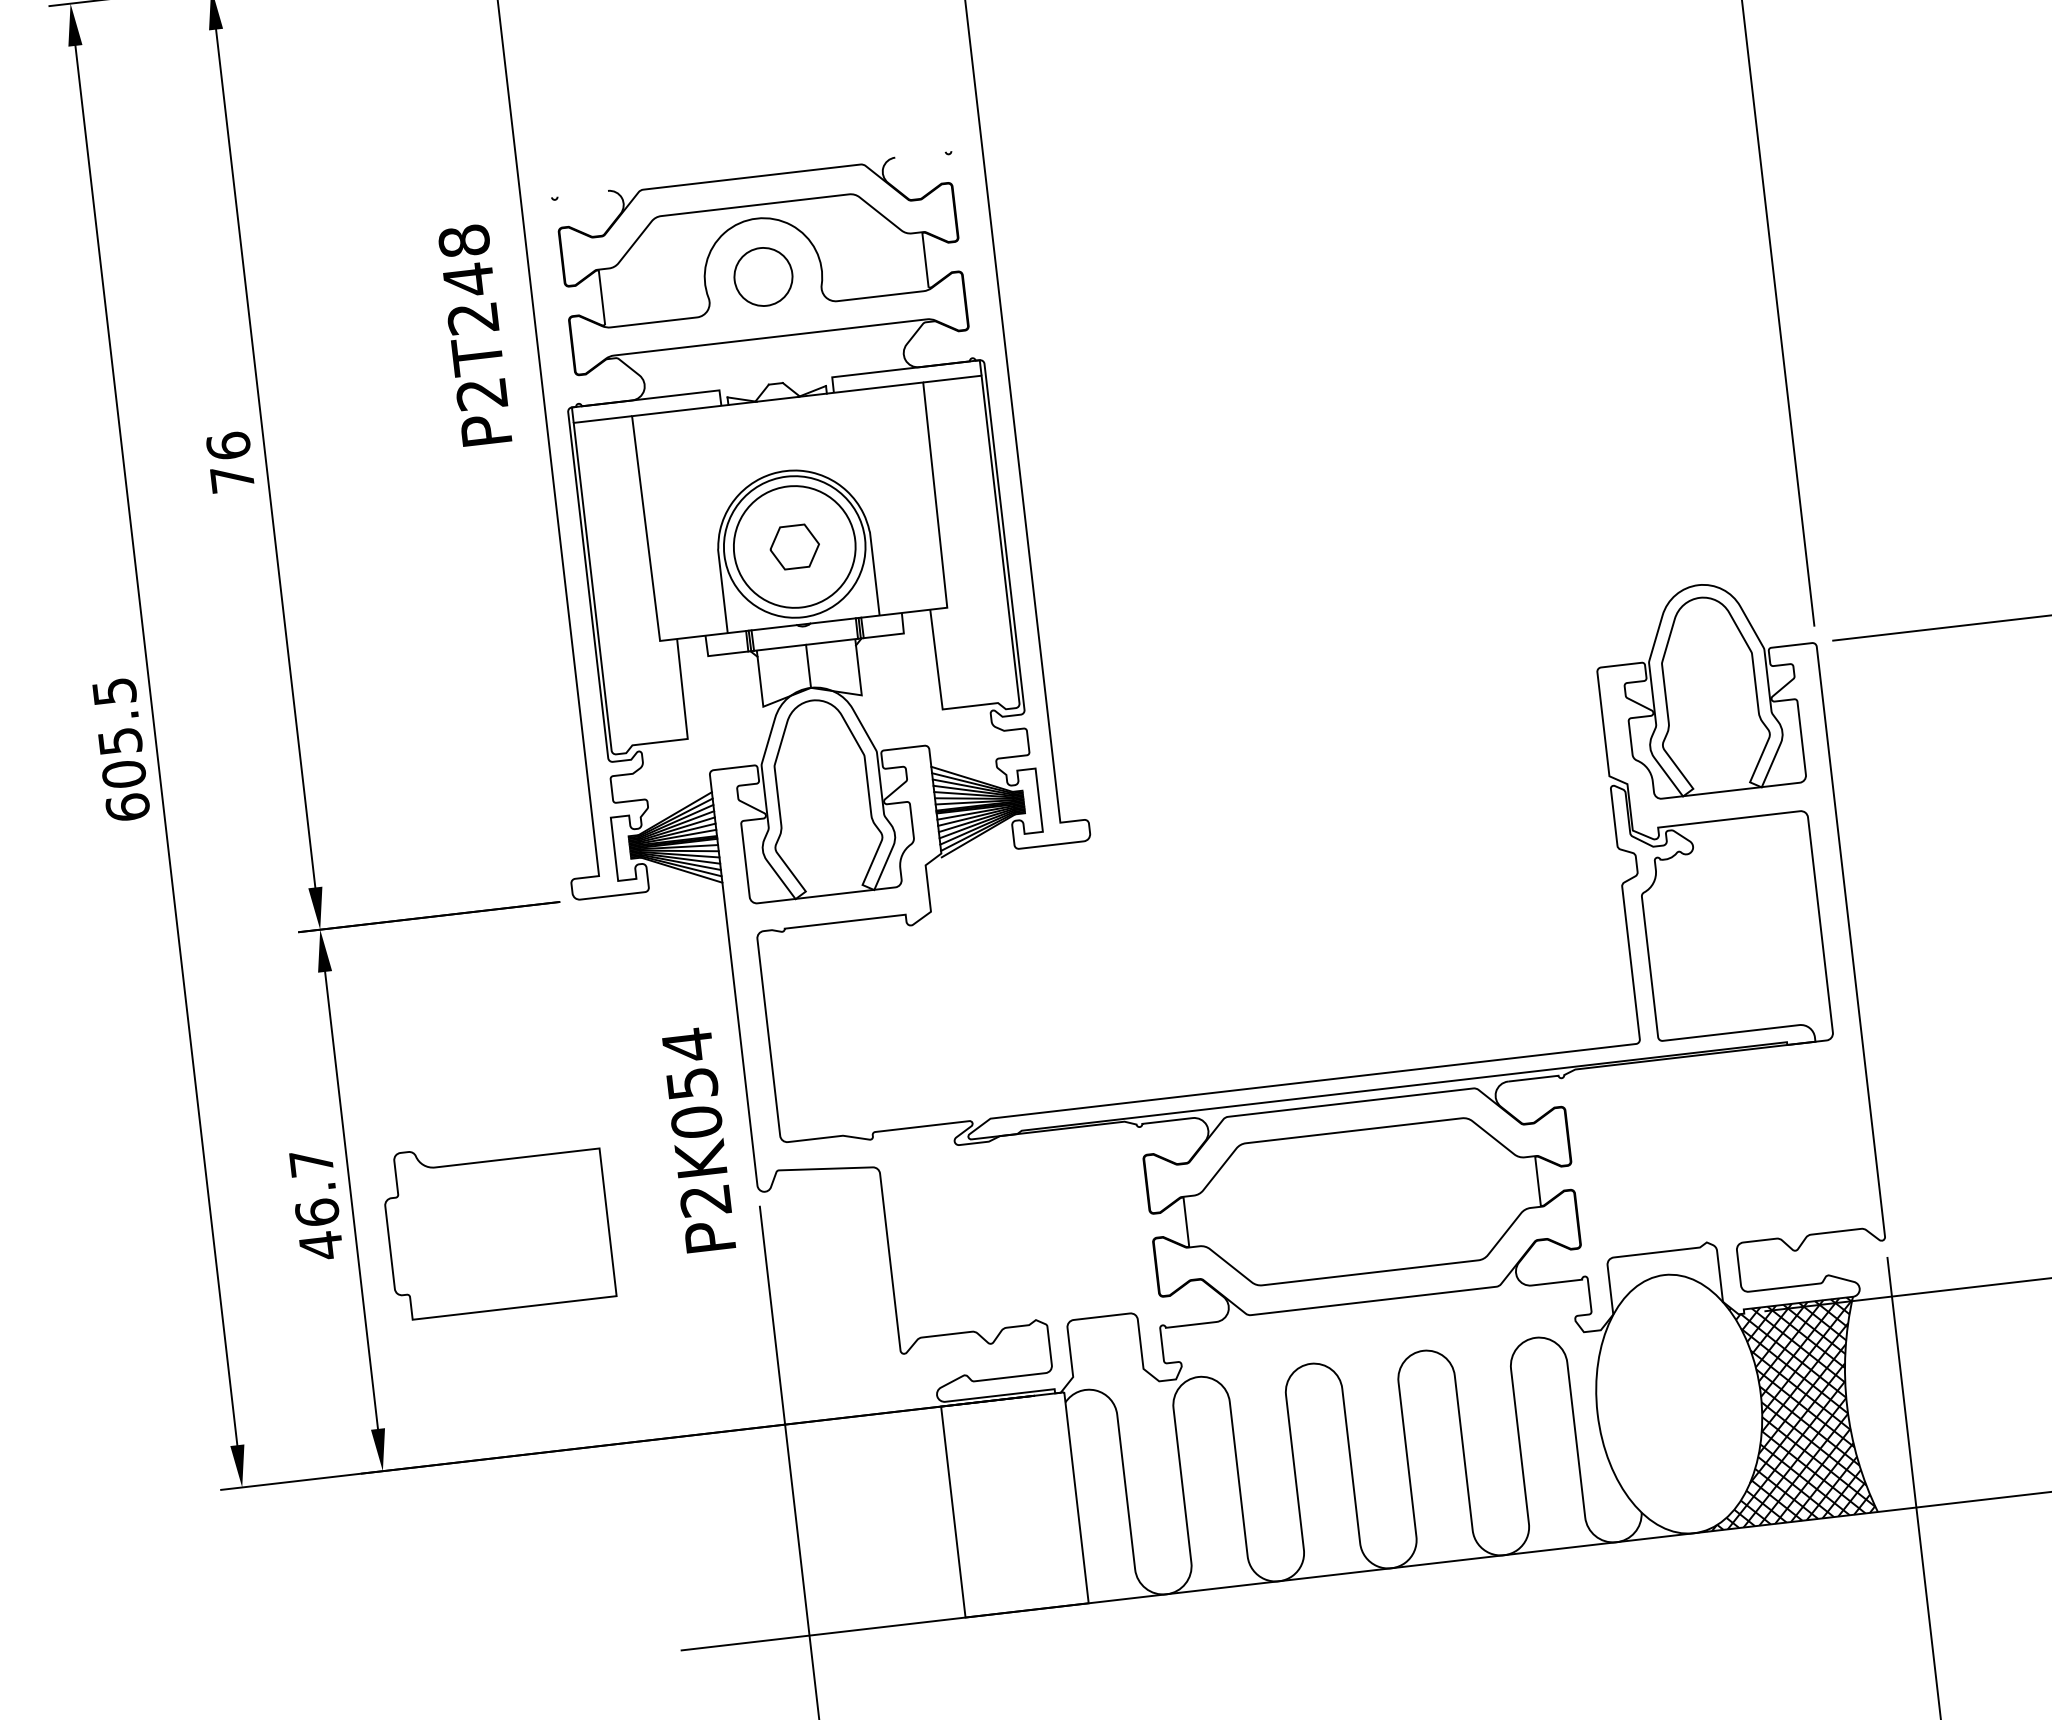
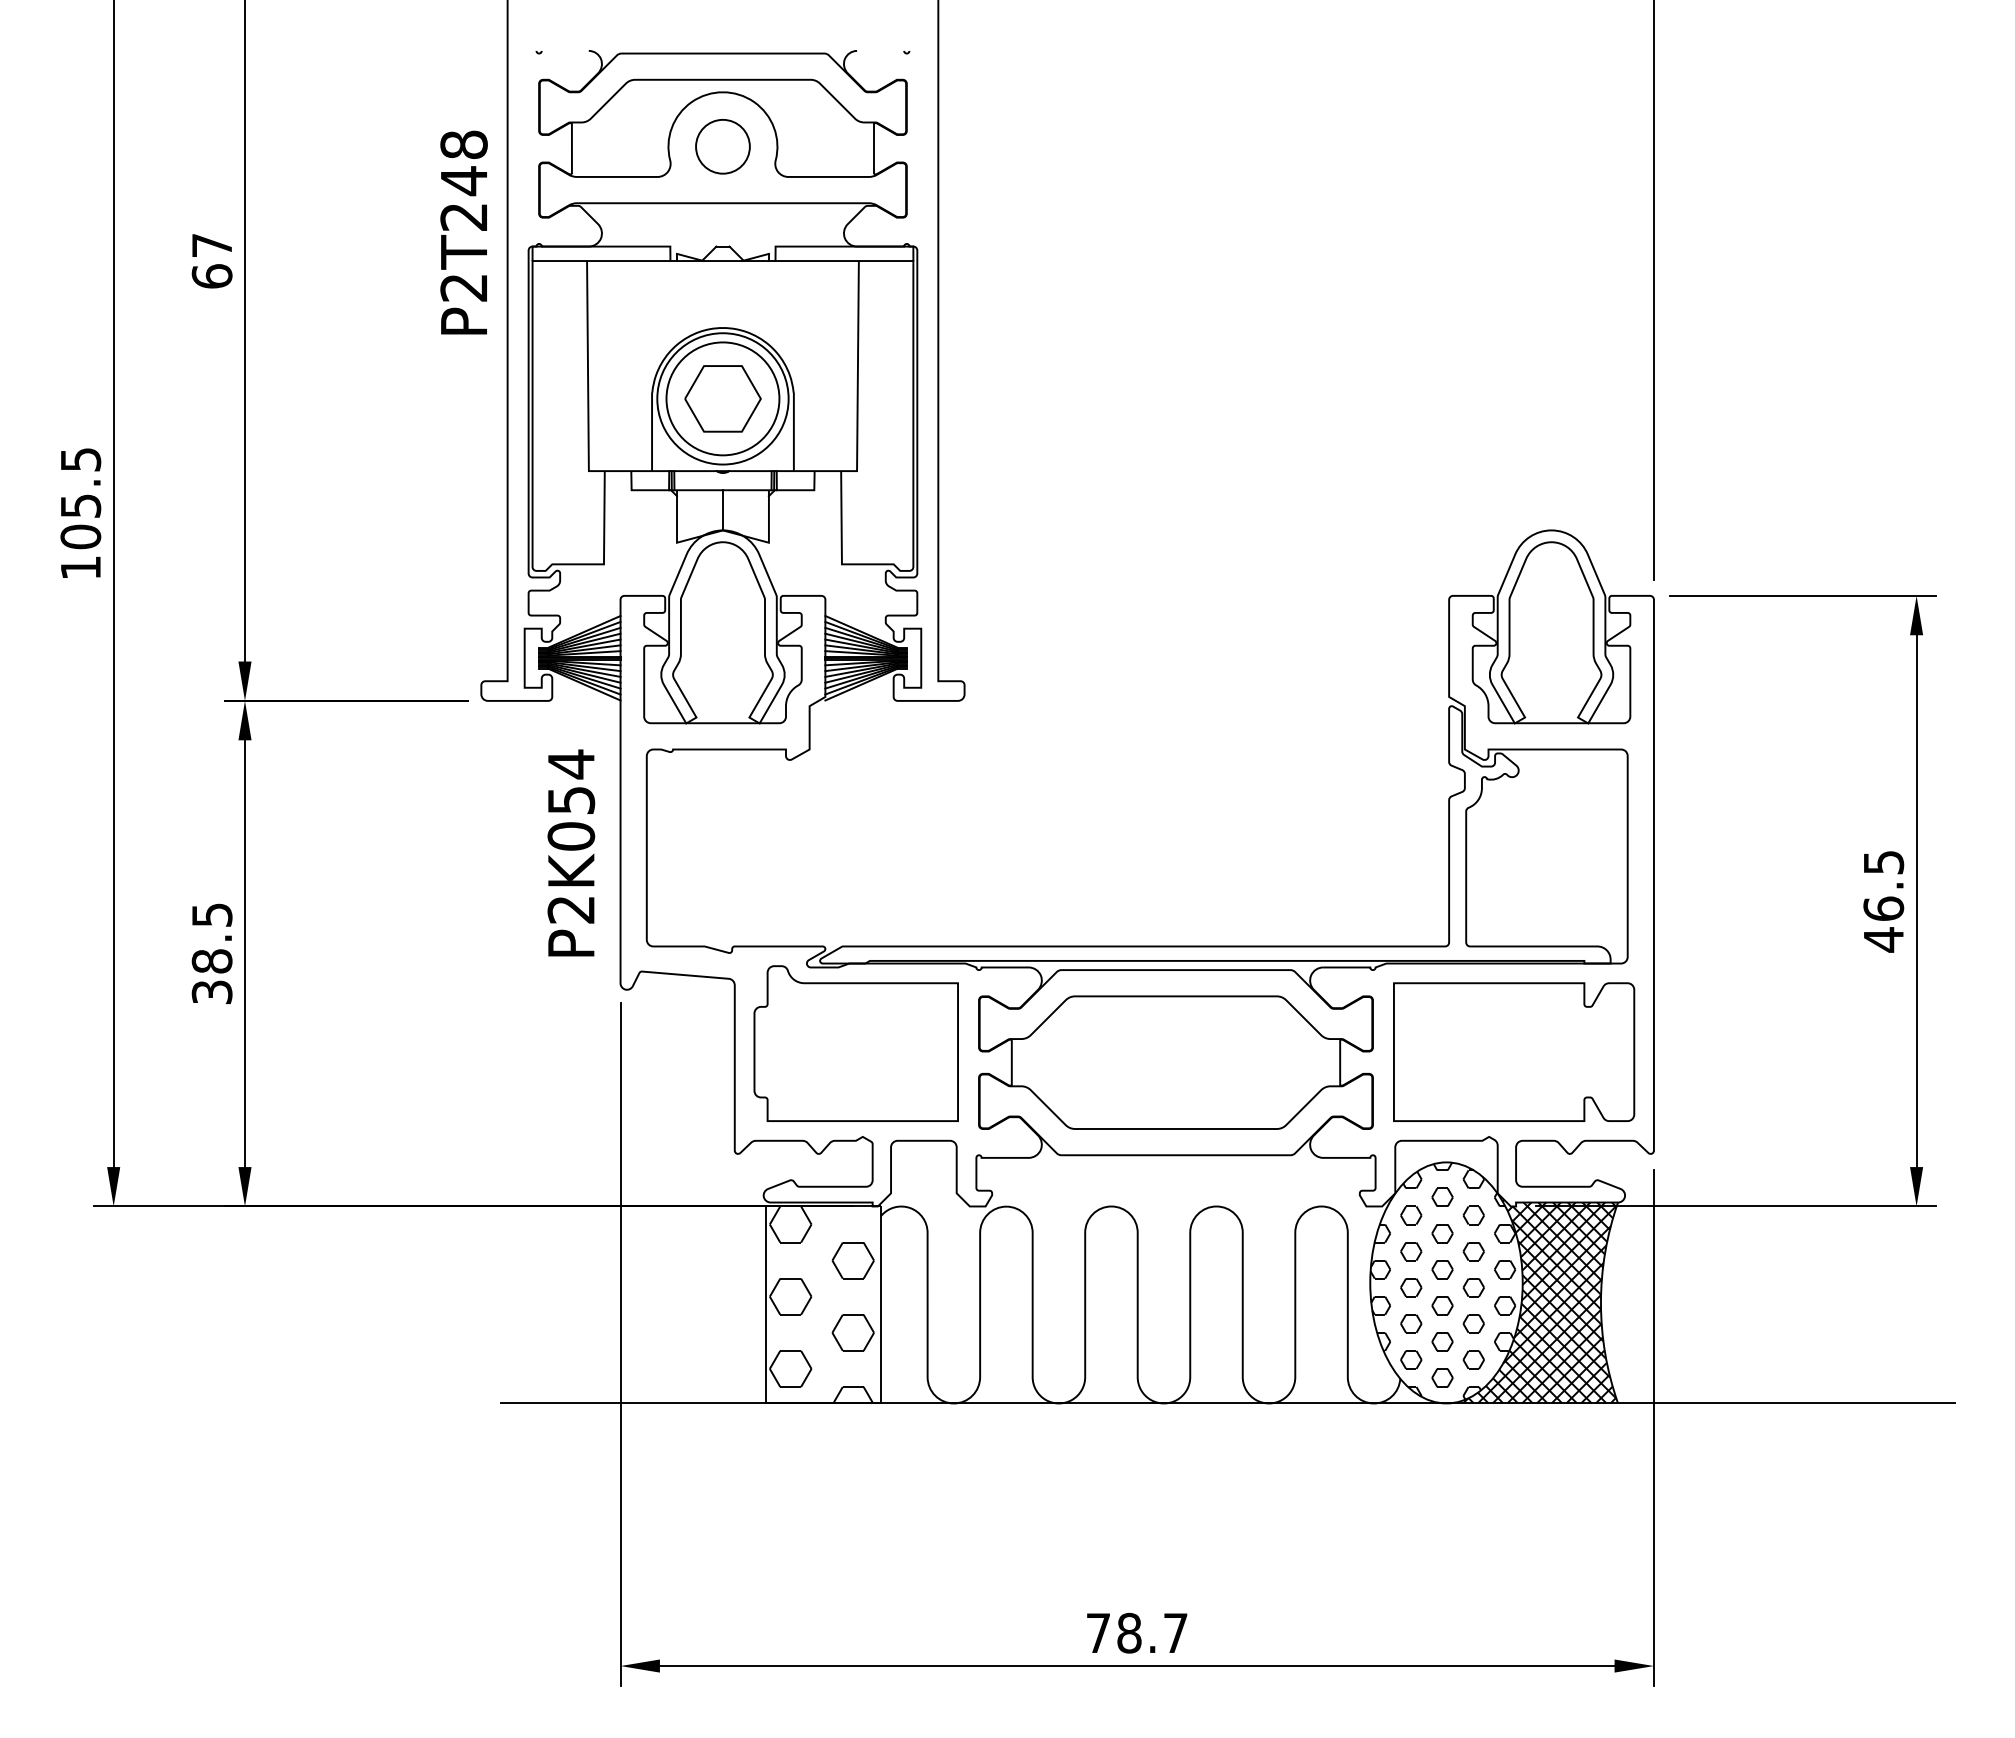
text: (474, 335) -> (463, 232), moved
text: (229, 462) -> (211, 260), 76 -> 67
part: (794, 546) -> (722, 398), size x1.67
text: (127, 807) -> (80, 567), 605.5 -> 105.5
text: (698, 1139) -> (571, 852), moved
part: (1723, 1147) -> (1514, 1051), added
text: (315, 1205) -> (211, 954), 46.7 -> 38.5
part: (497, 1225) -> (855, 1043), moved
hatch: (1674, 1402) -> (1442, 1280), added
hatch: (1012, 1504) -> (821, 1304), added

